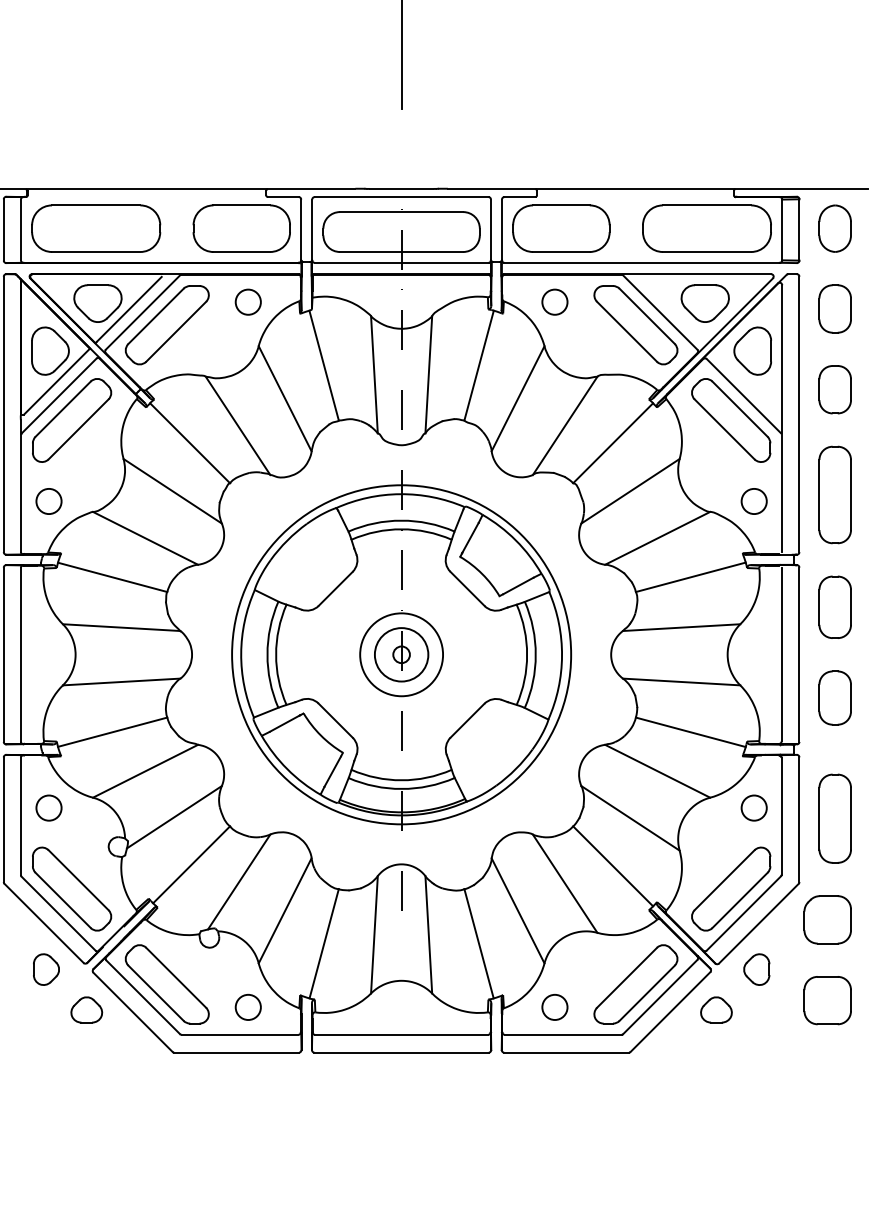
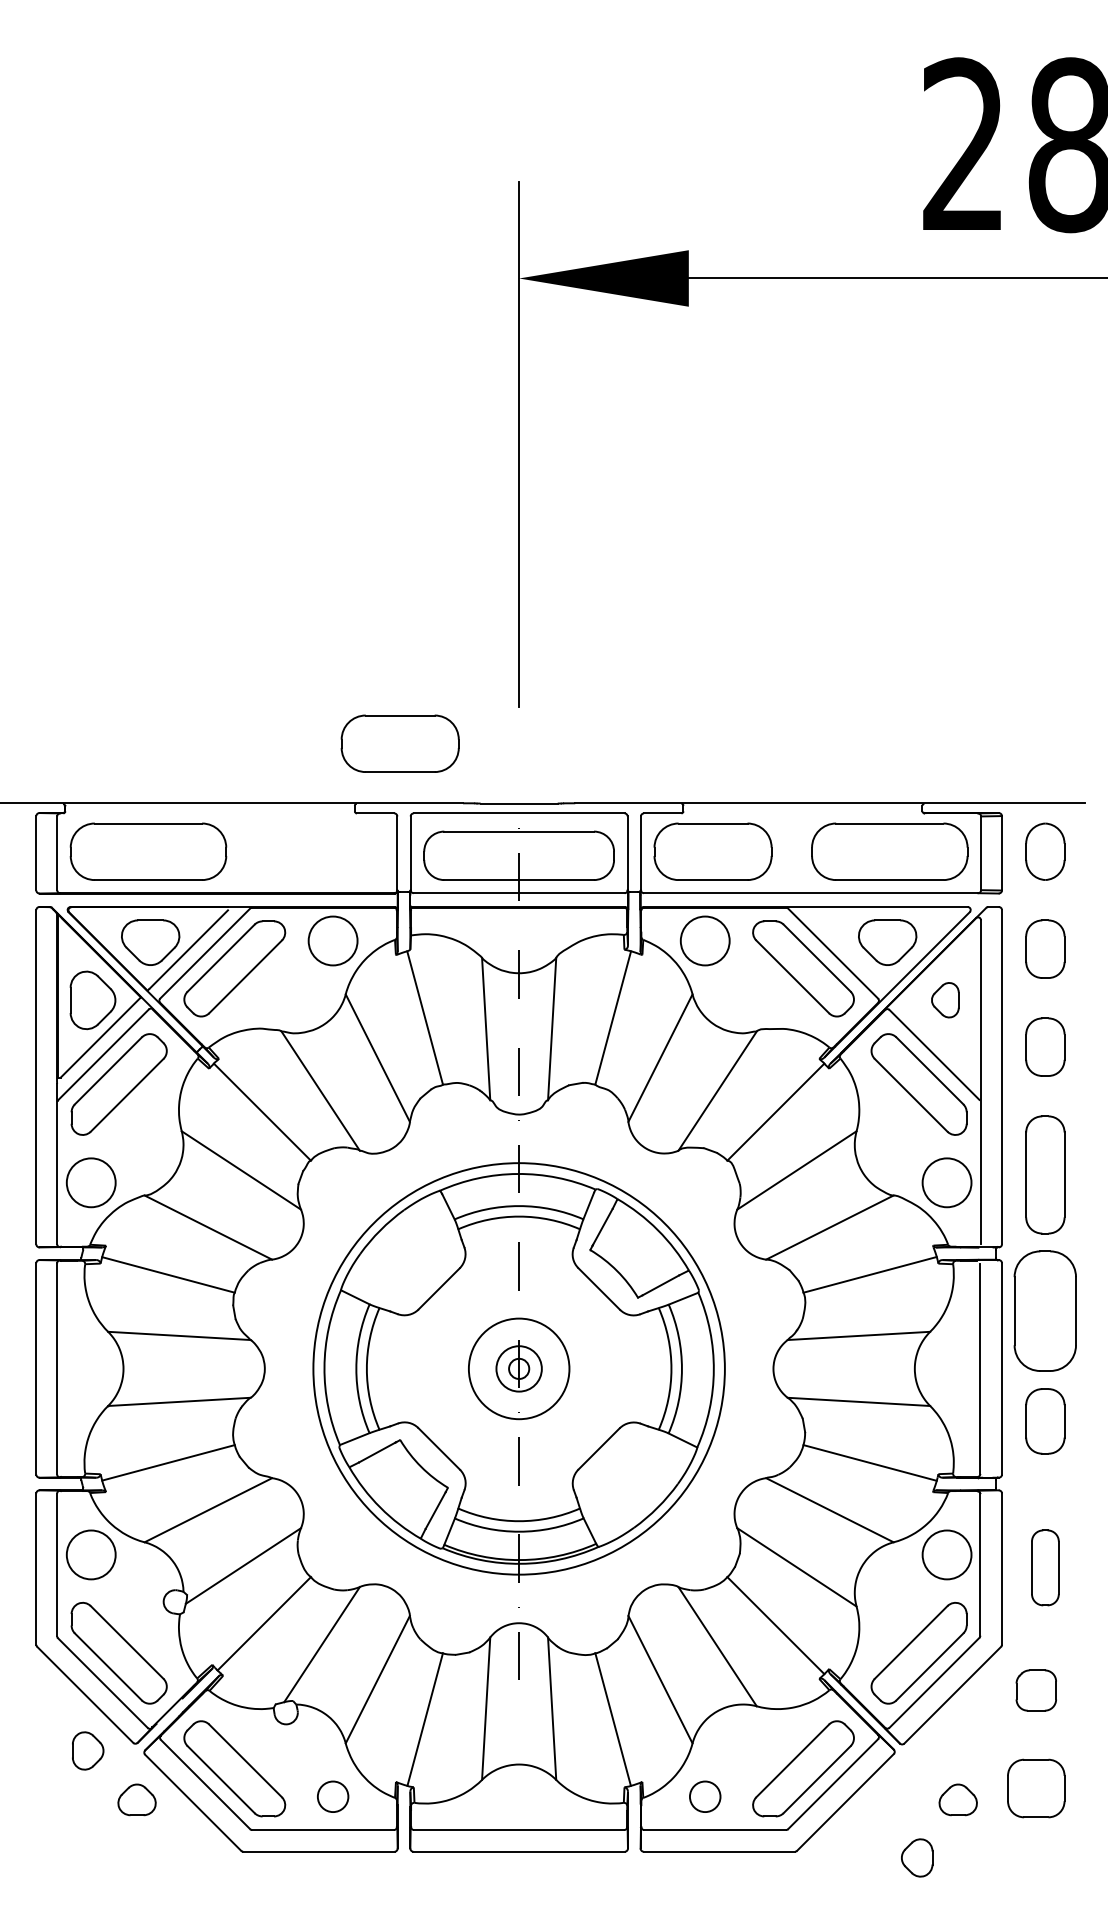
part: (241, 228) -> (399, 743), moved
circle: (247, 301) -> (332, 940), size x1.6
circle: (554, 301) -> (704, 940), size x1.6
part: (752, 350) -> (945, 999), size x0.6
circle: (48, 501) -> (90, 1182), size x1.6
circle: (753, 501) -> (946, 1182), size x1.6
part: (835, 607) -> (1045, 1311), size x1.6
circle: (401, 654) -> (518, 1368), size x0.7
circle: (48, 807) -> (90, 1554), size x1.6
circle: (753, 807) -> (946, 1554), size x1.6
part: (835, 818) -> (1045, 1567), size x0.7
part: (827, 919) -> (1036, 1690), size x0.7
part: (757, 969) -> (917, 1857), moved
part: (715, 1009) -> (957, 1799), moved

